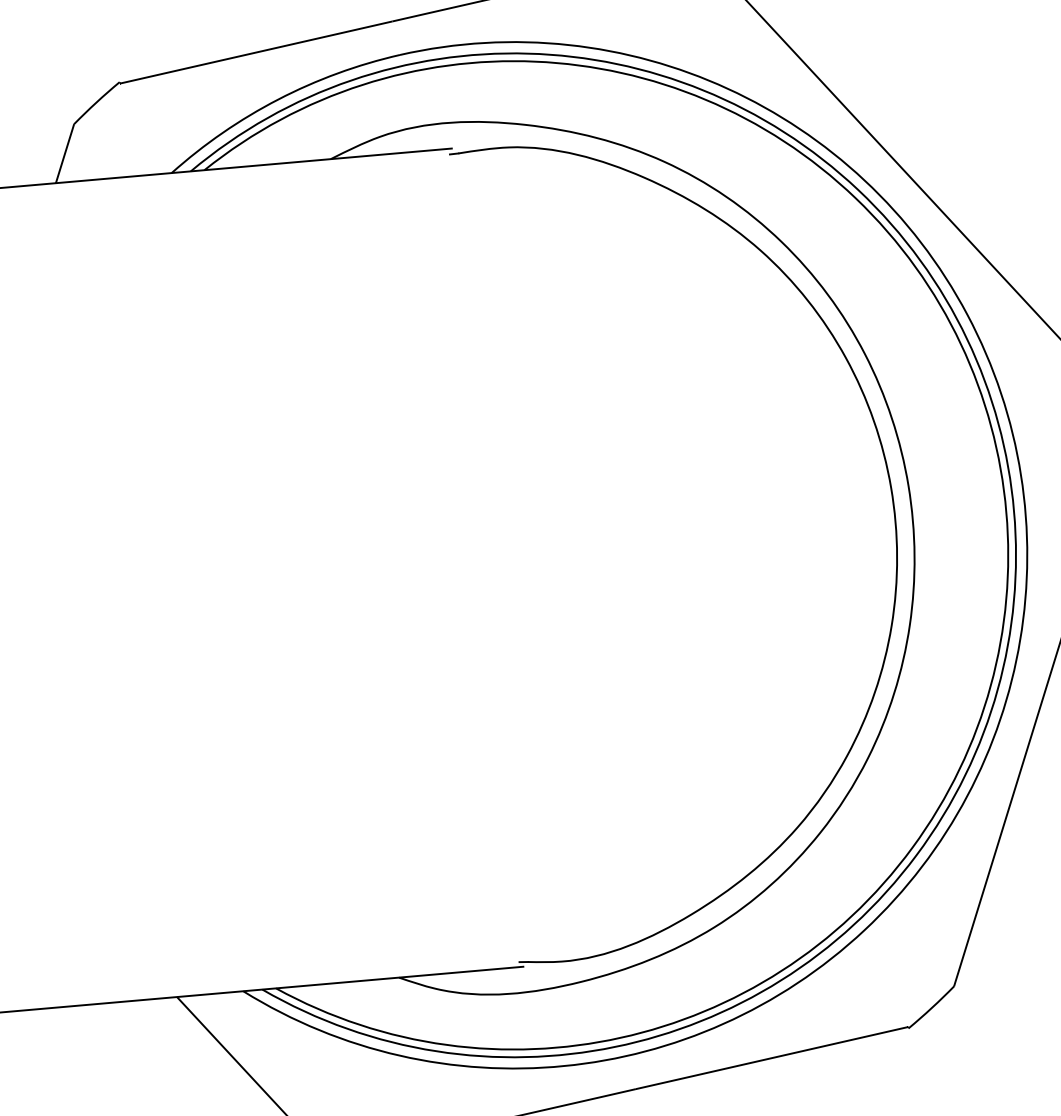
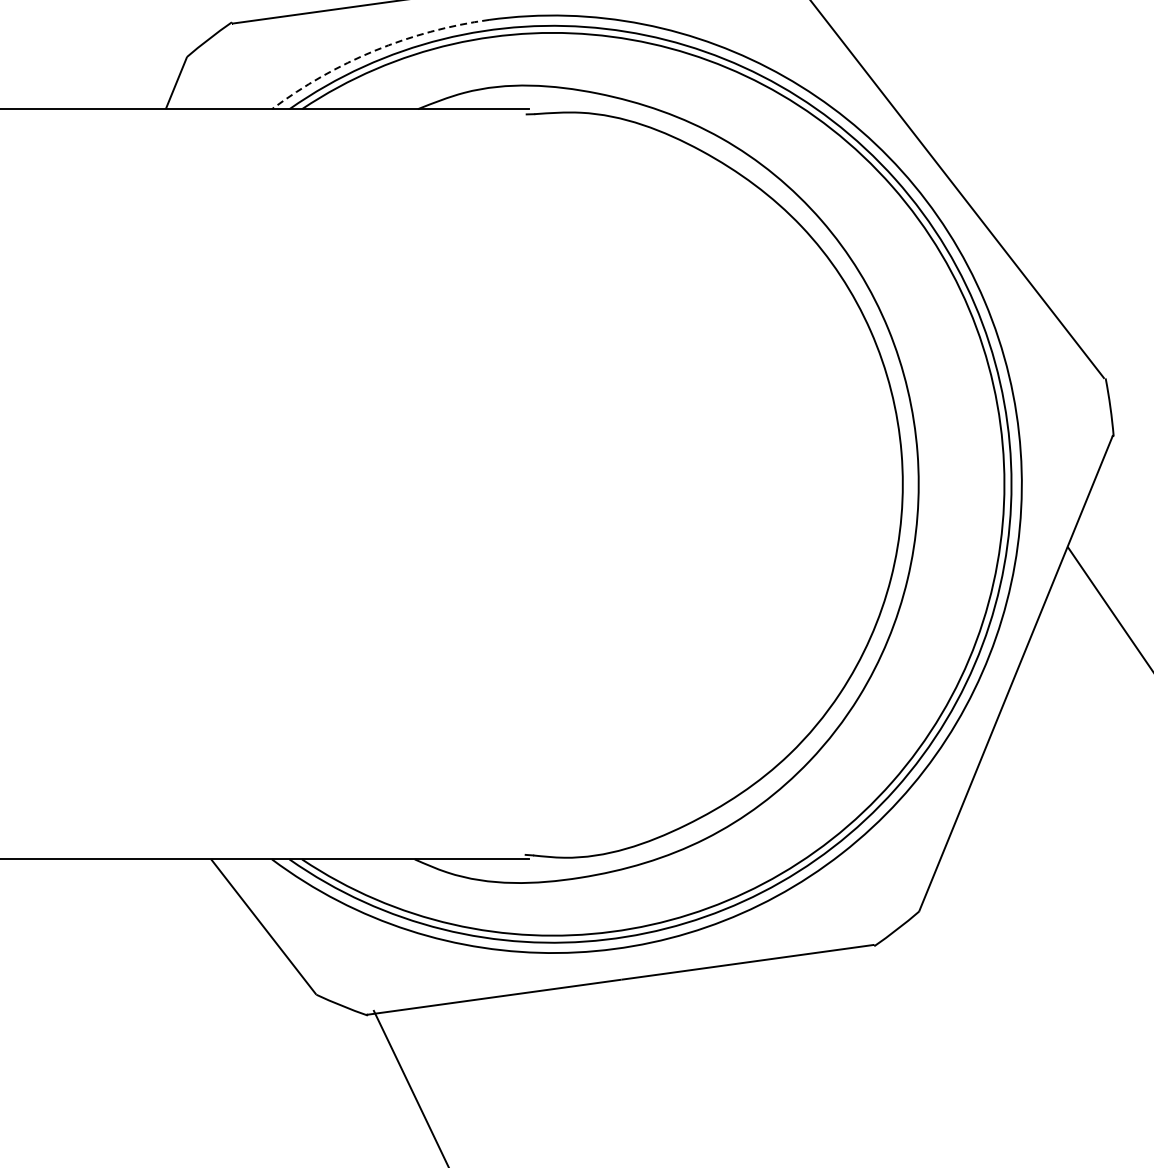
arc: (277, 99) -> (374, 50), solid -> dashed

